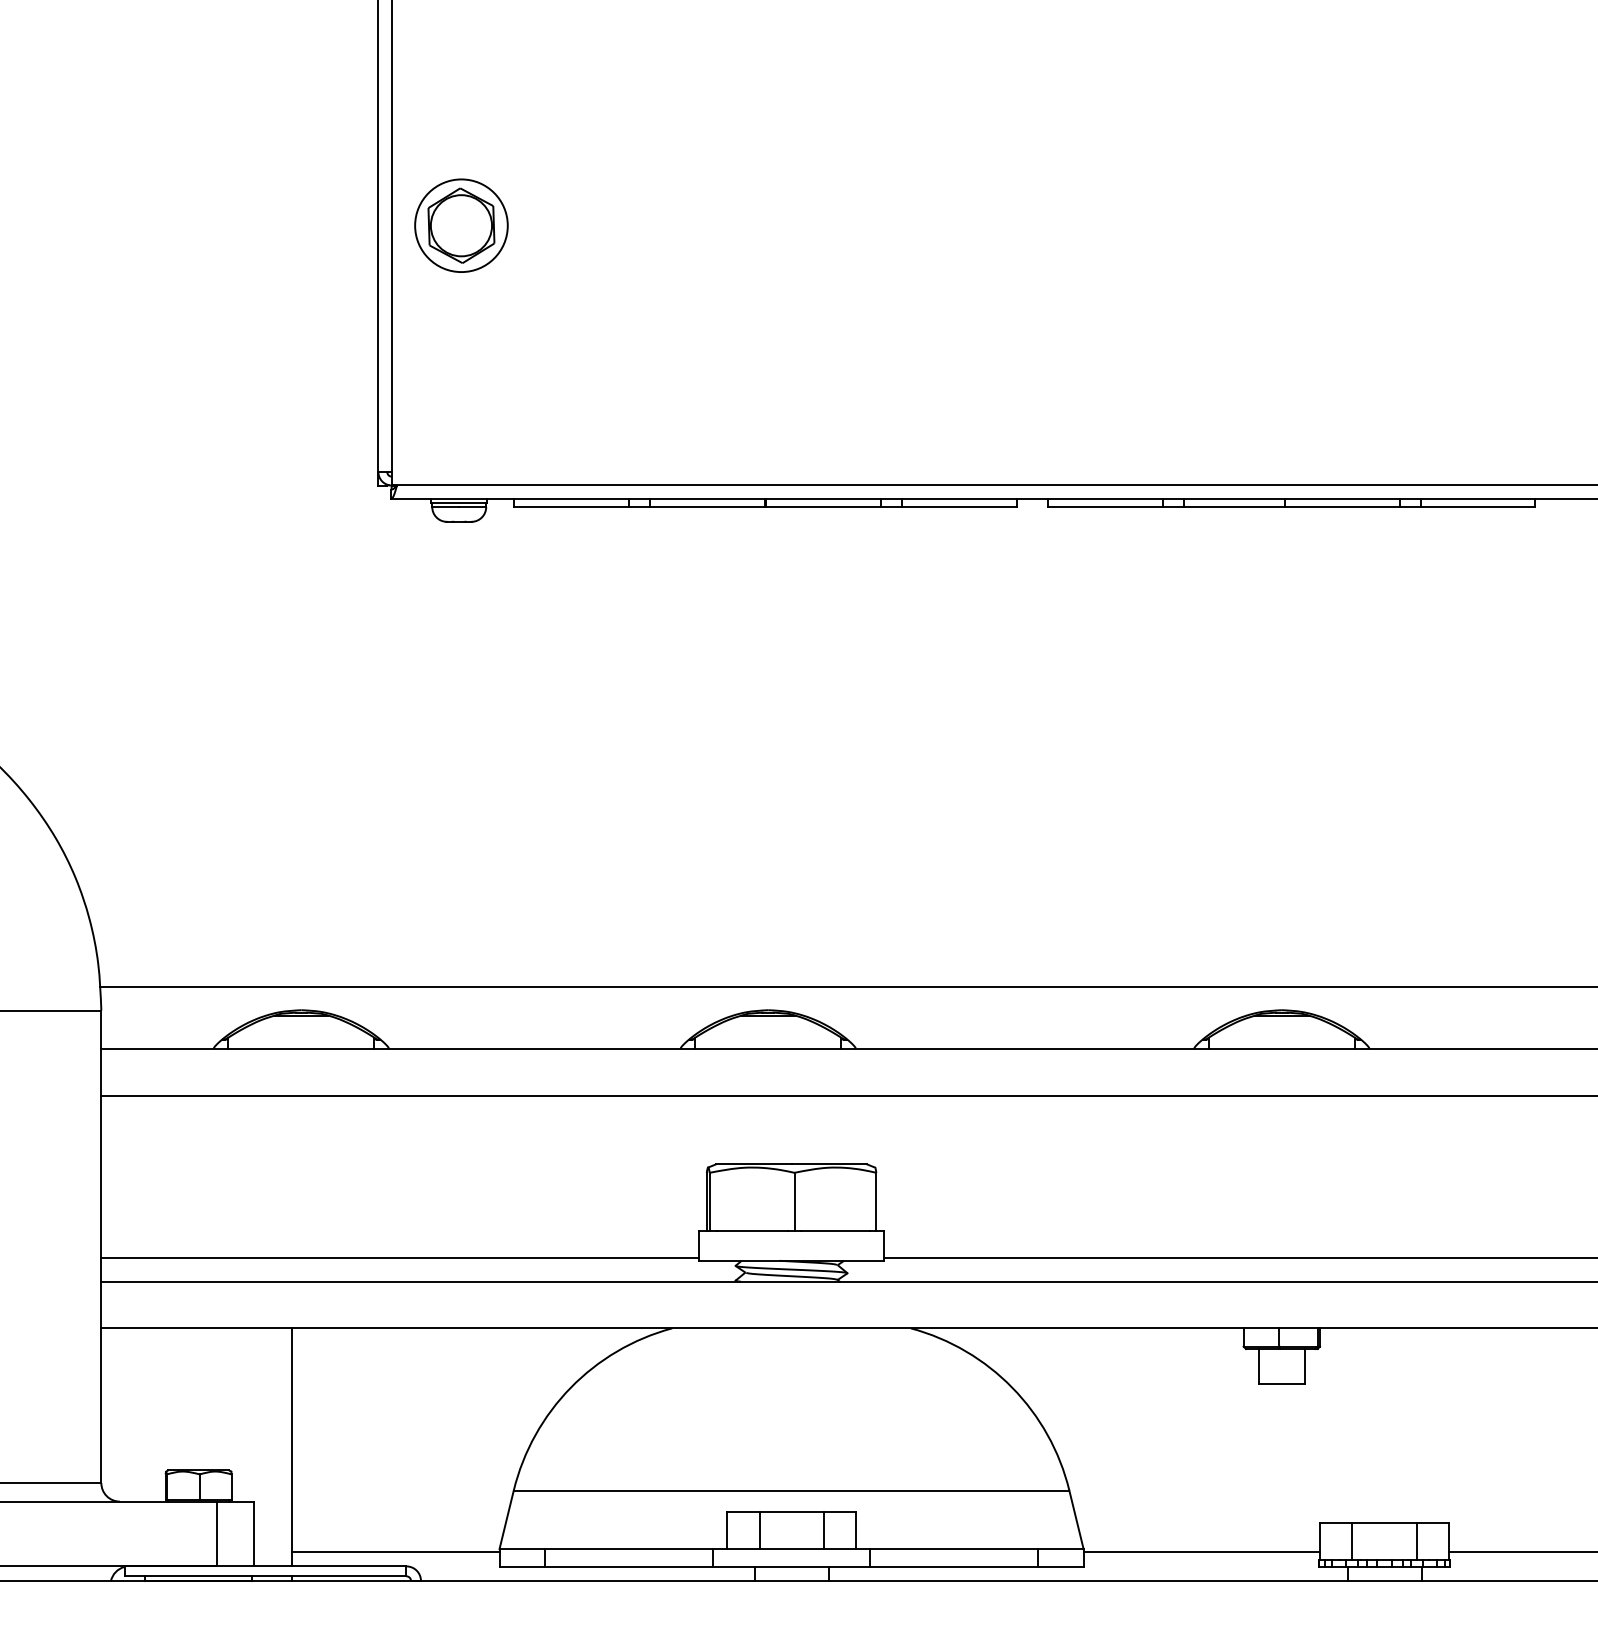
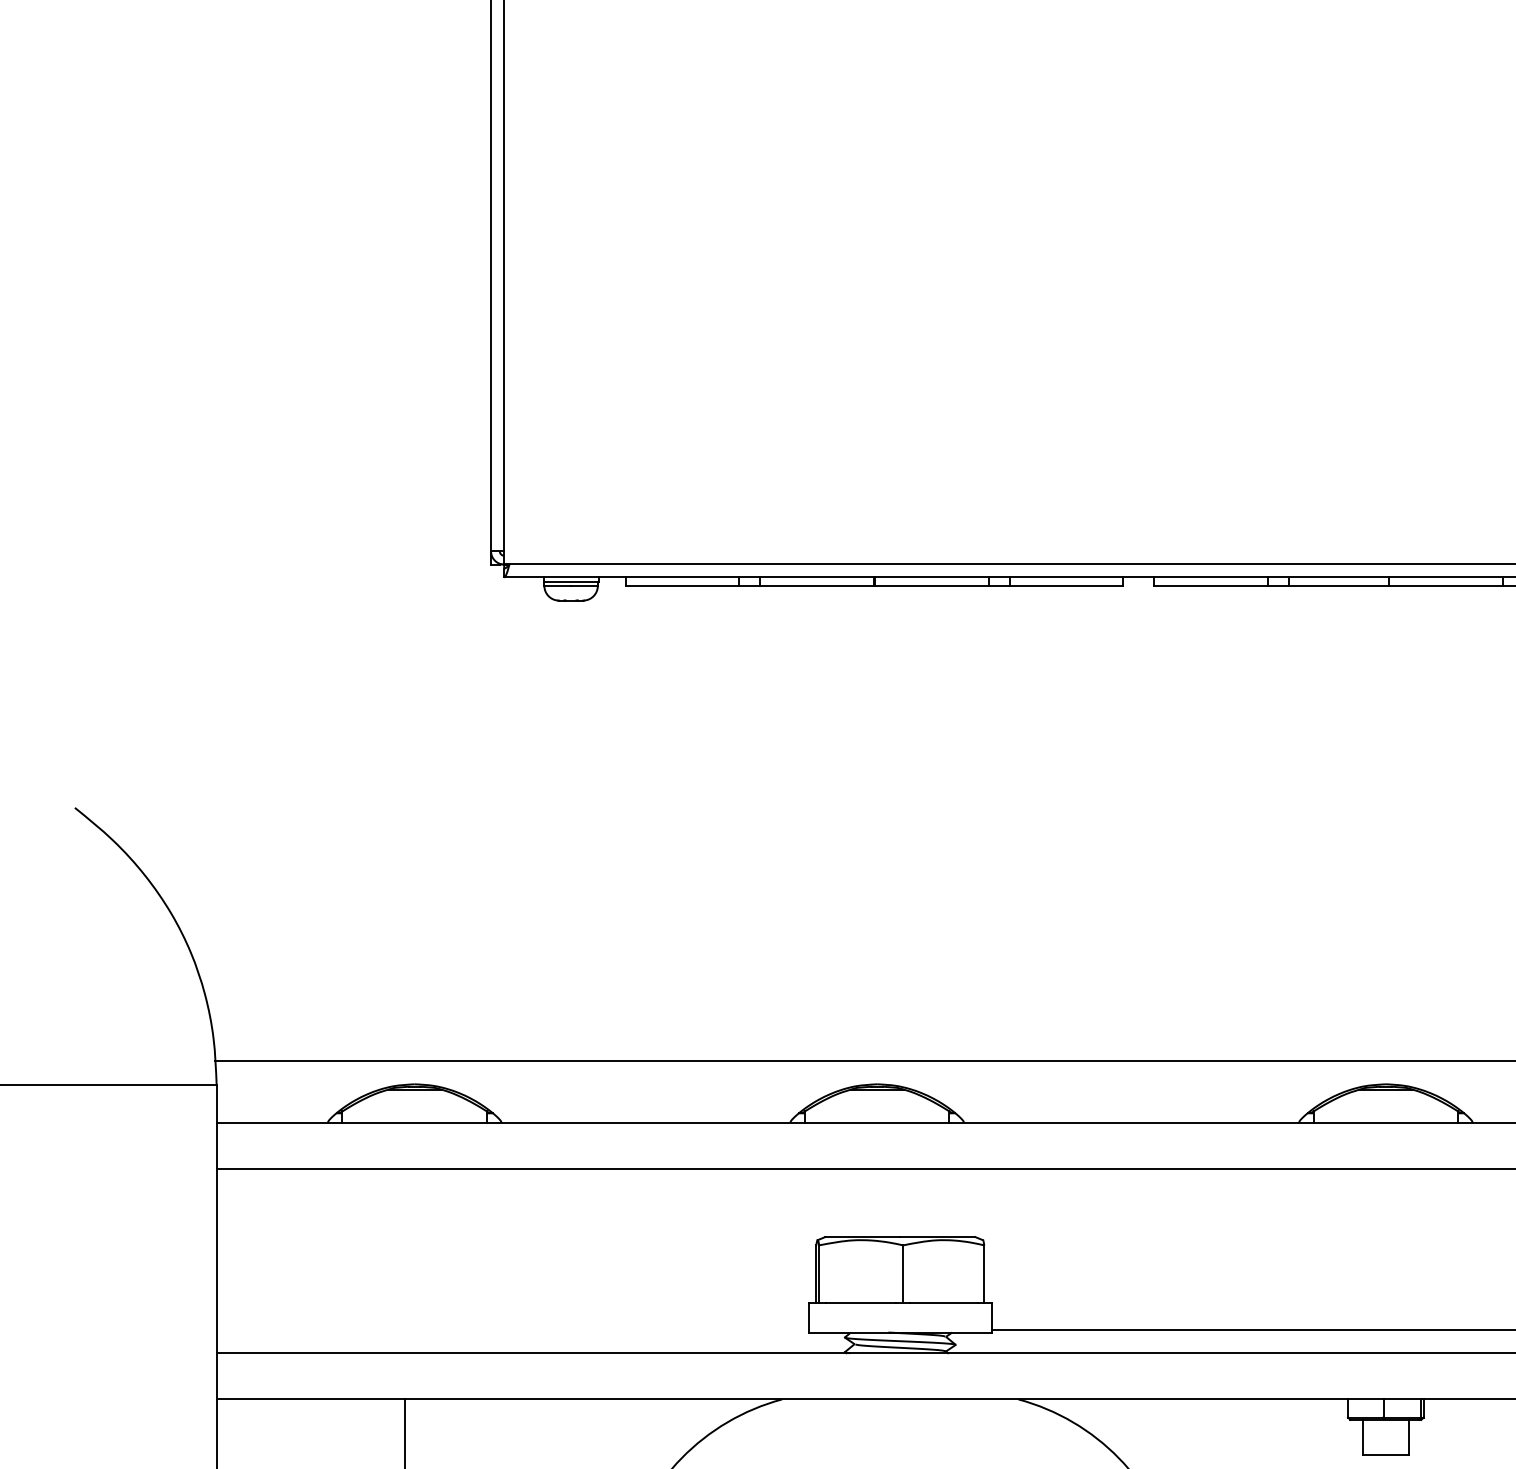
part: (461, 225) -> (573, 307), removed
line: (399, 1258) -> (511, 1330), removed

